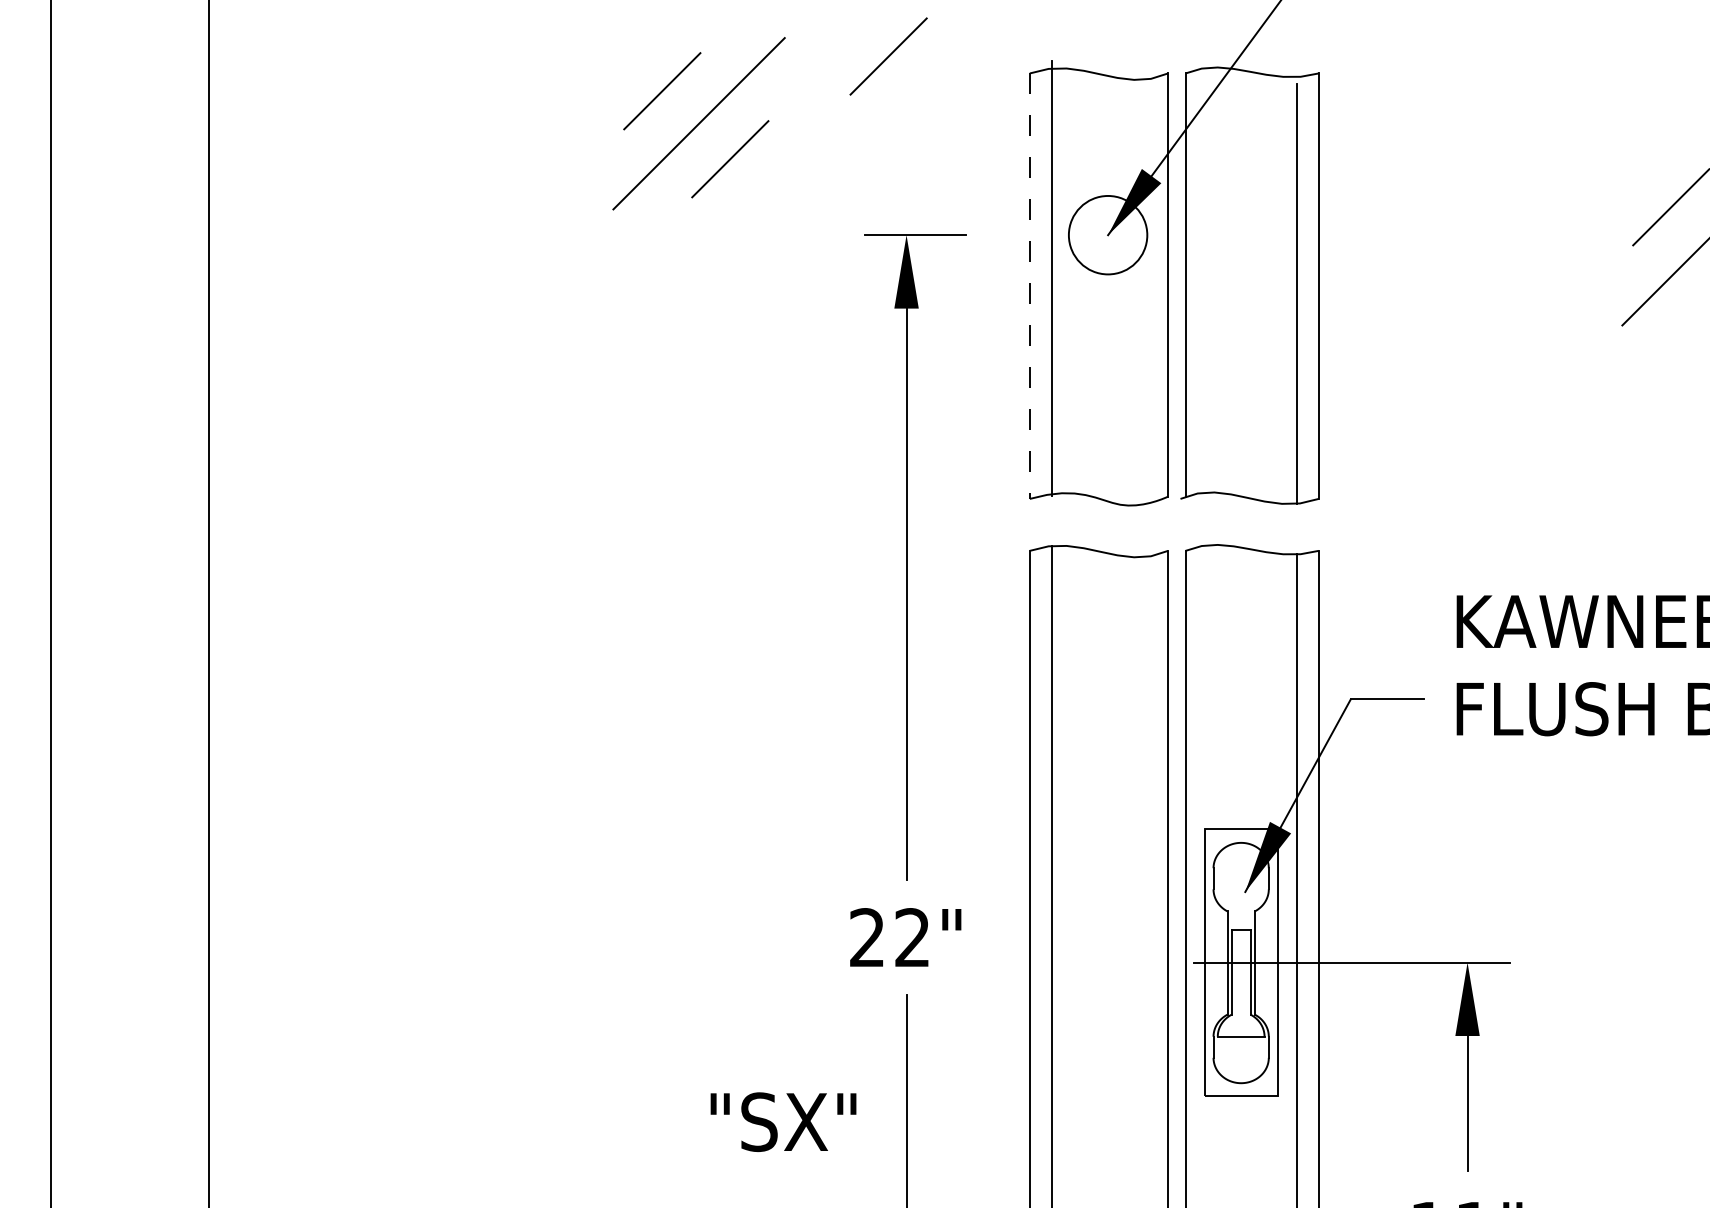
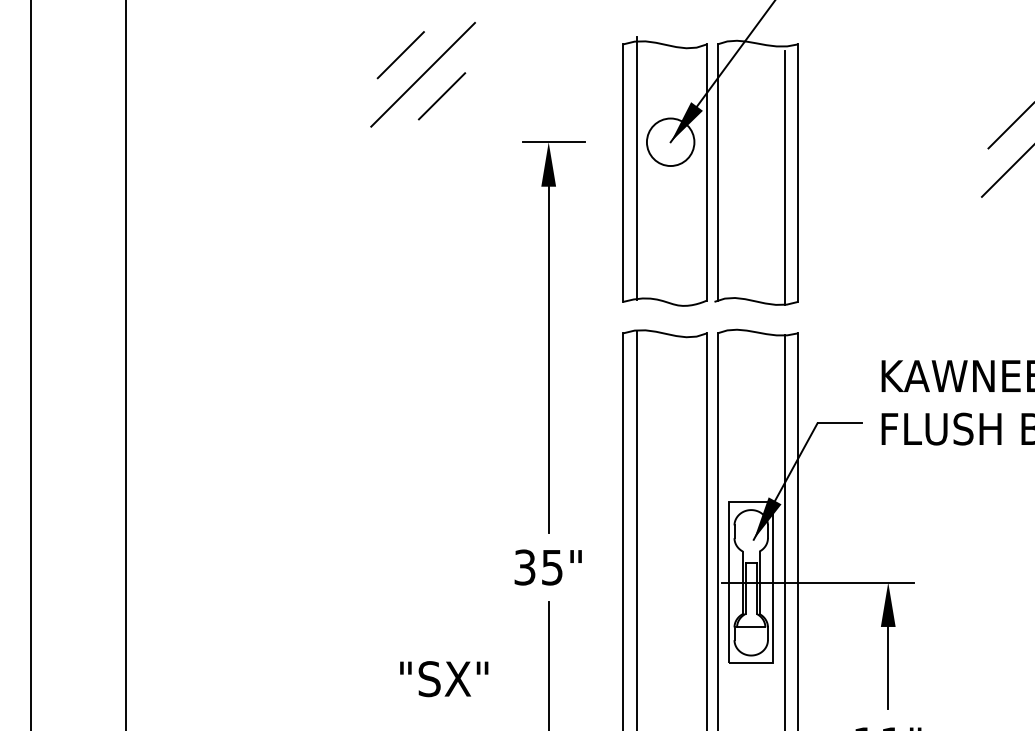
line: (888, 57) -> (537, 34), removed
line: (1030, 286) -> (623, 173), dashed -> solid
text: (889, 937) -> (538, 567), 22" -> 35"
text: (783, 1122) -> (444, 679), moved

